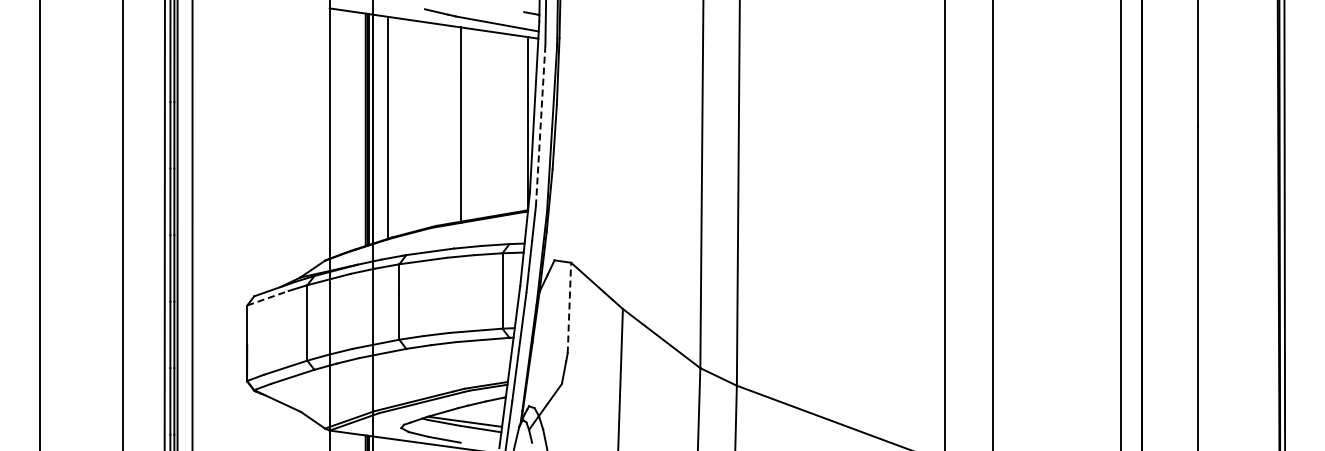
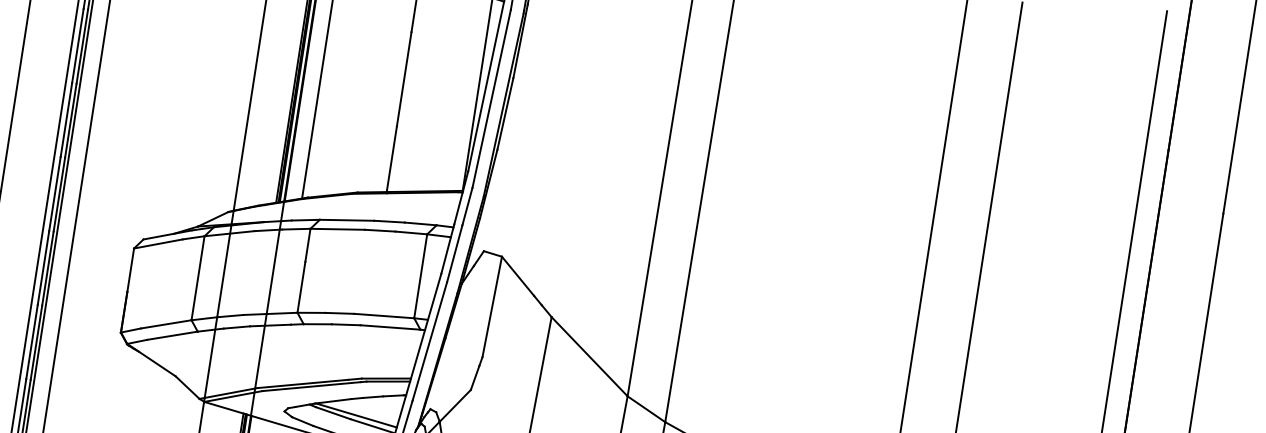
line: (540, 125) -> (491, 98), dashed -> solid
line: (267, 298) -> (157, 244), dashed -> solid
line: (569, 307) -> (492, 306), dashed -> solid

